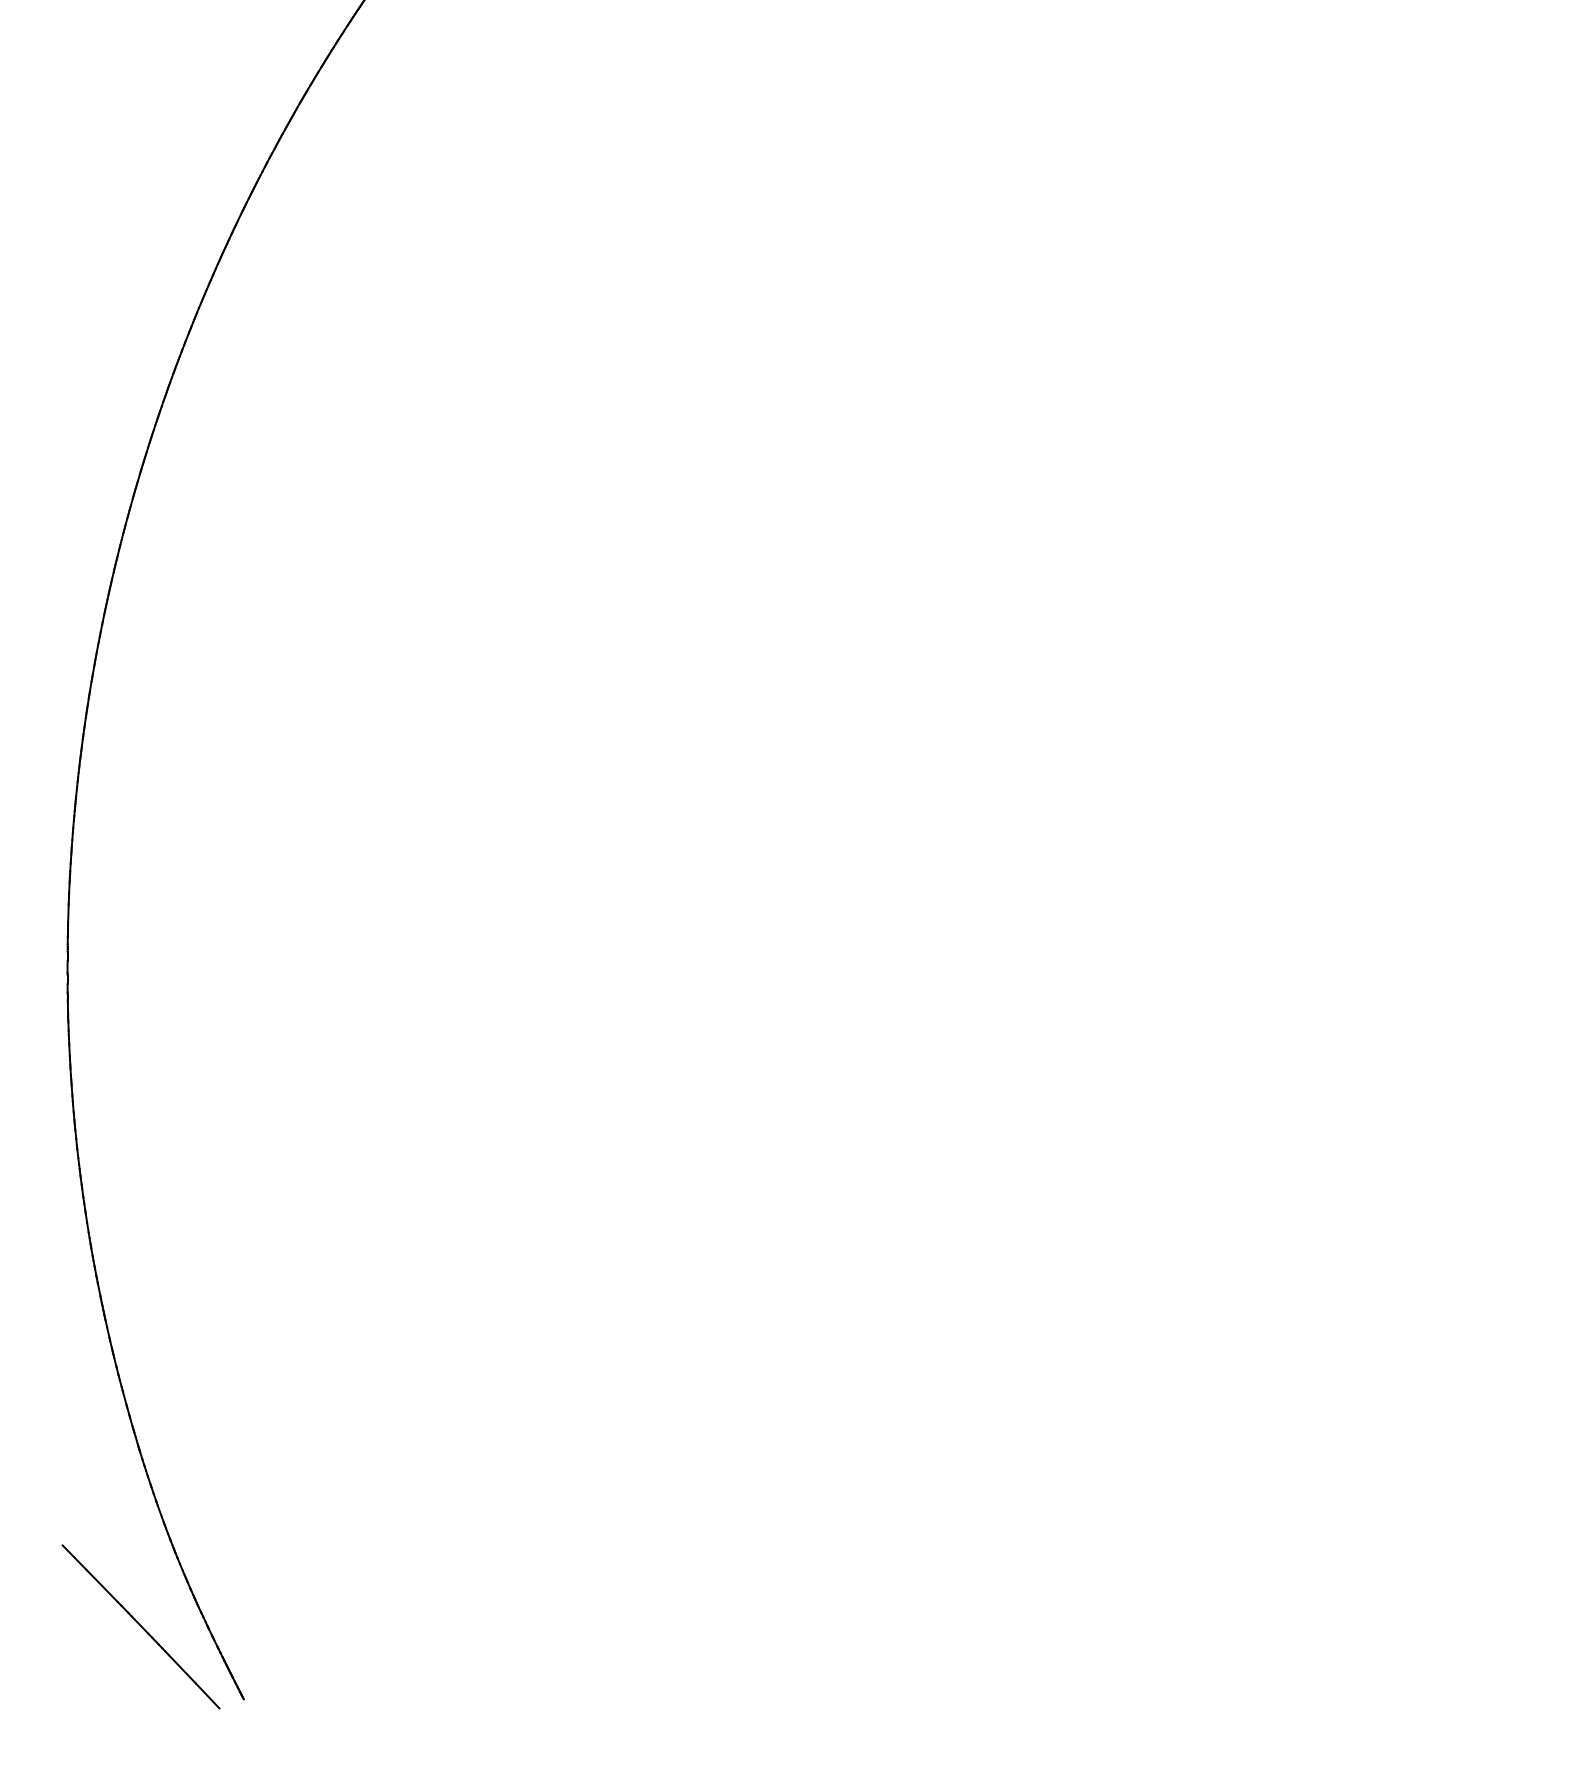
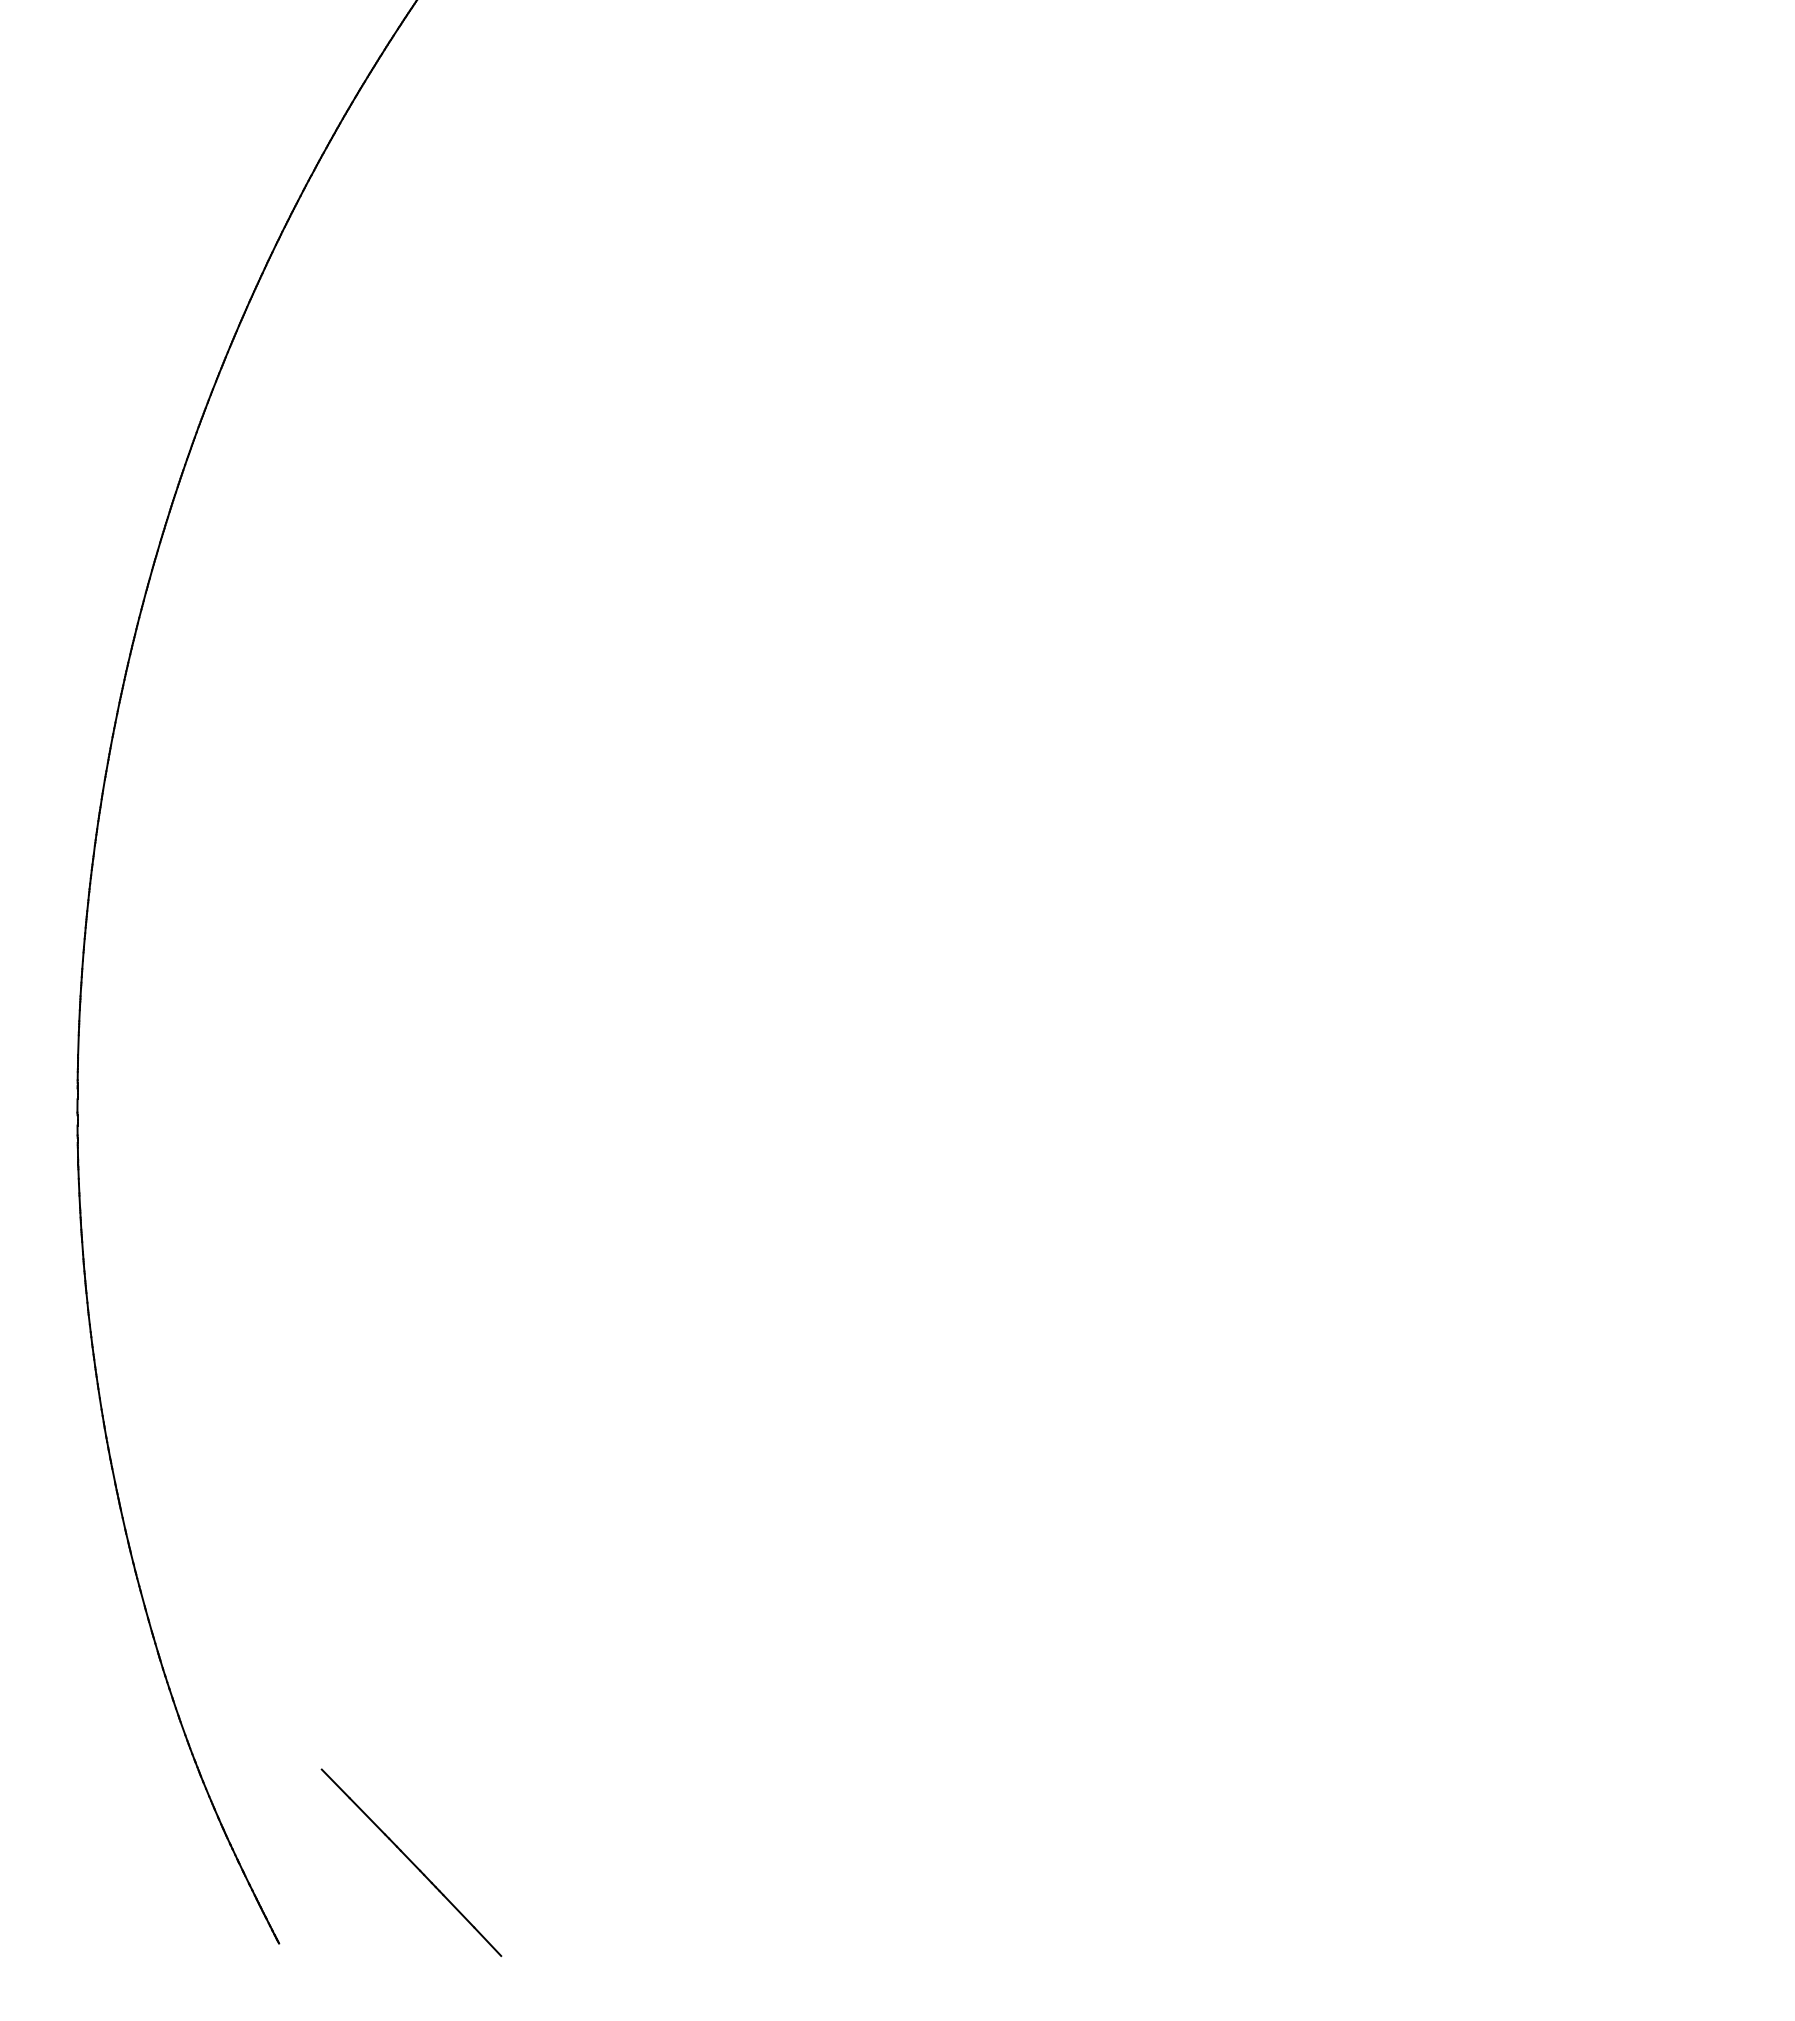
line: (141, 1626) -> (411, 1862), moved

